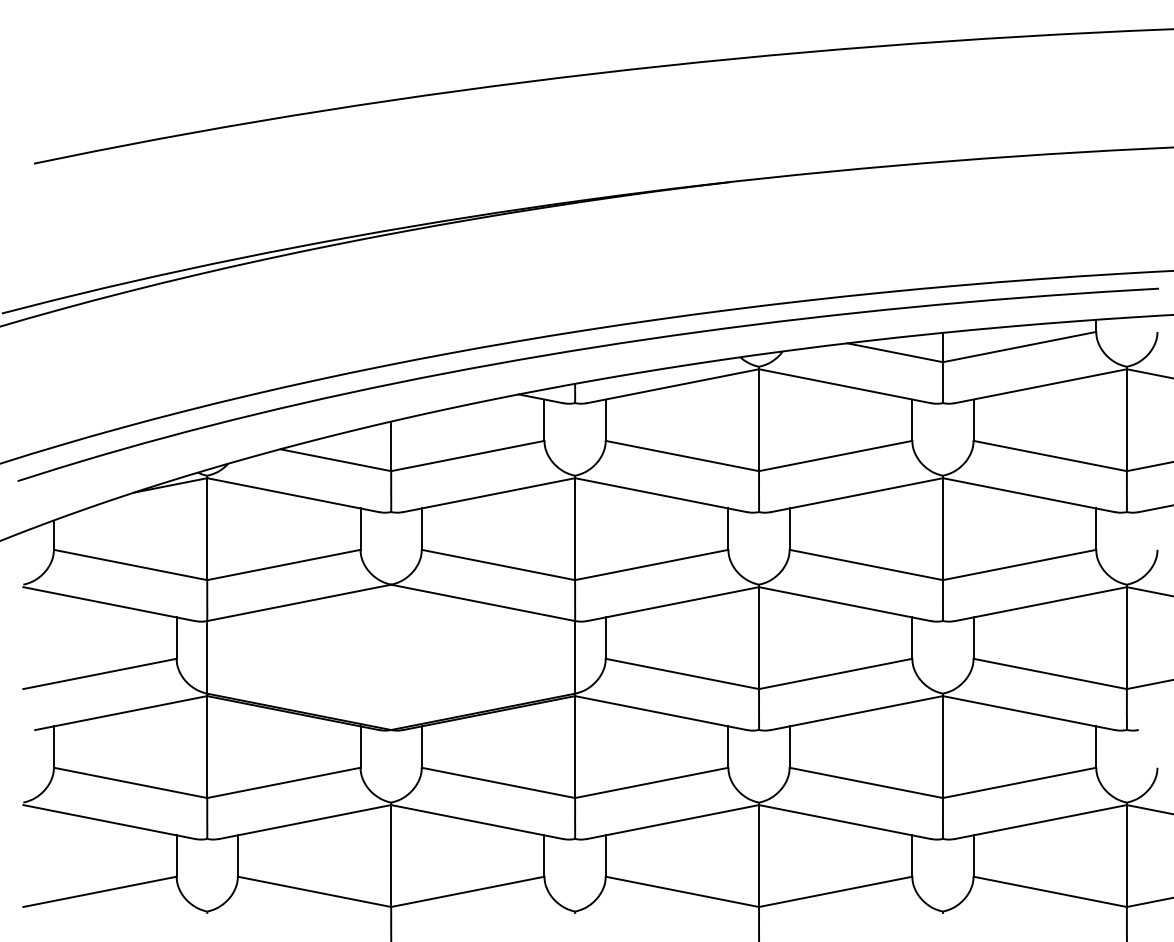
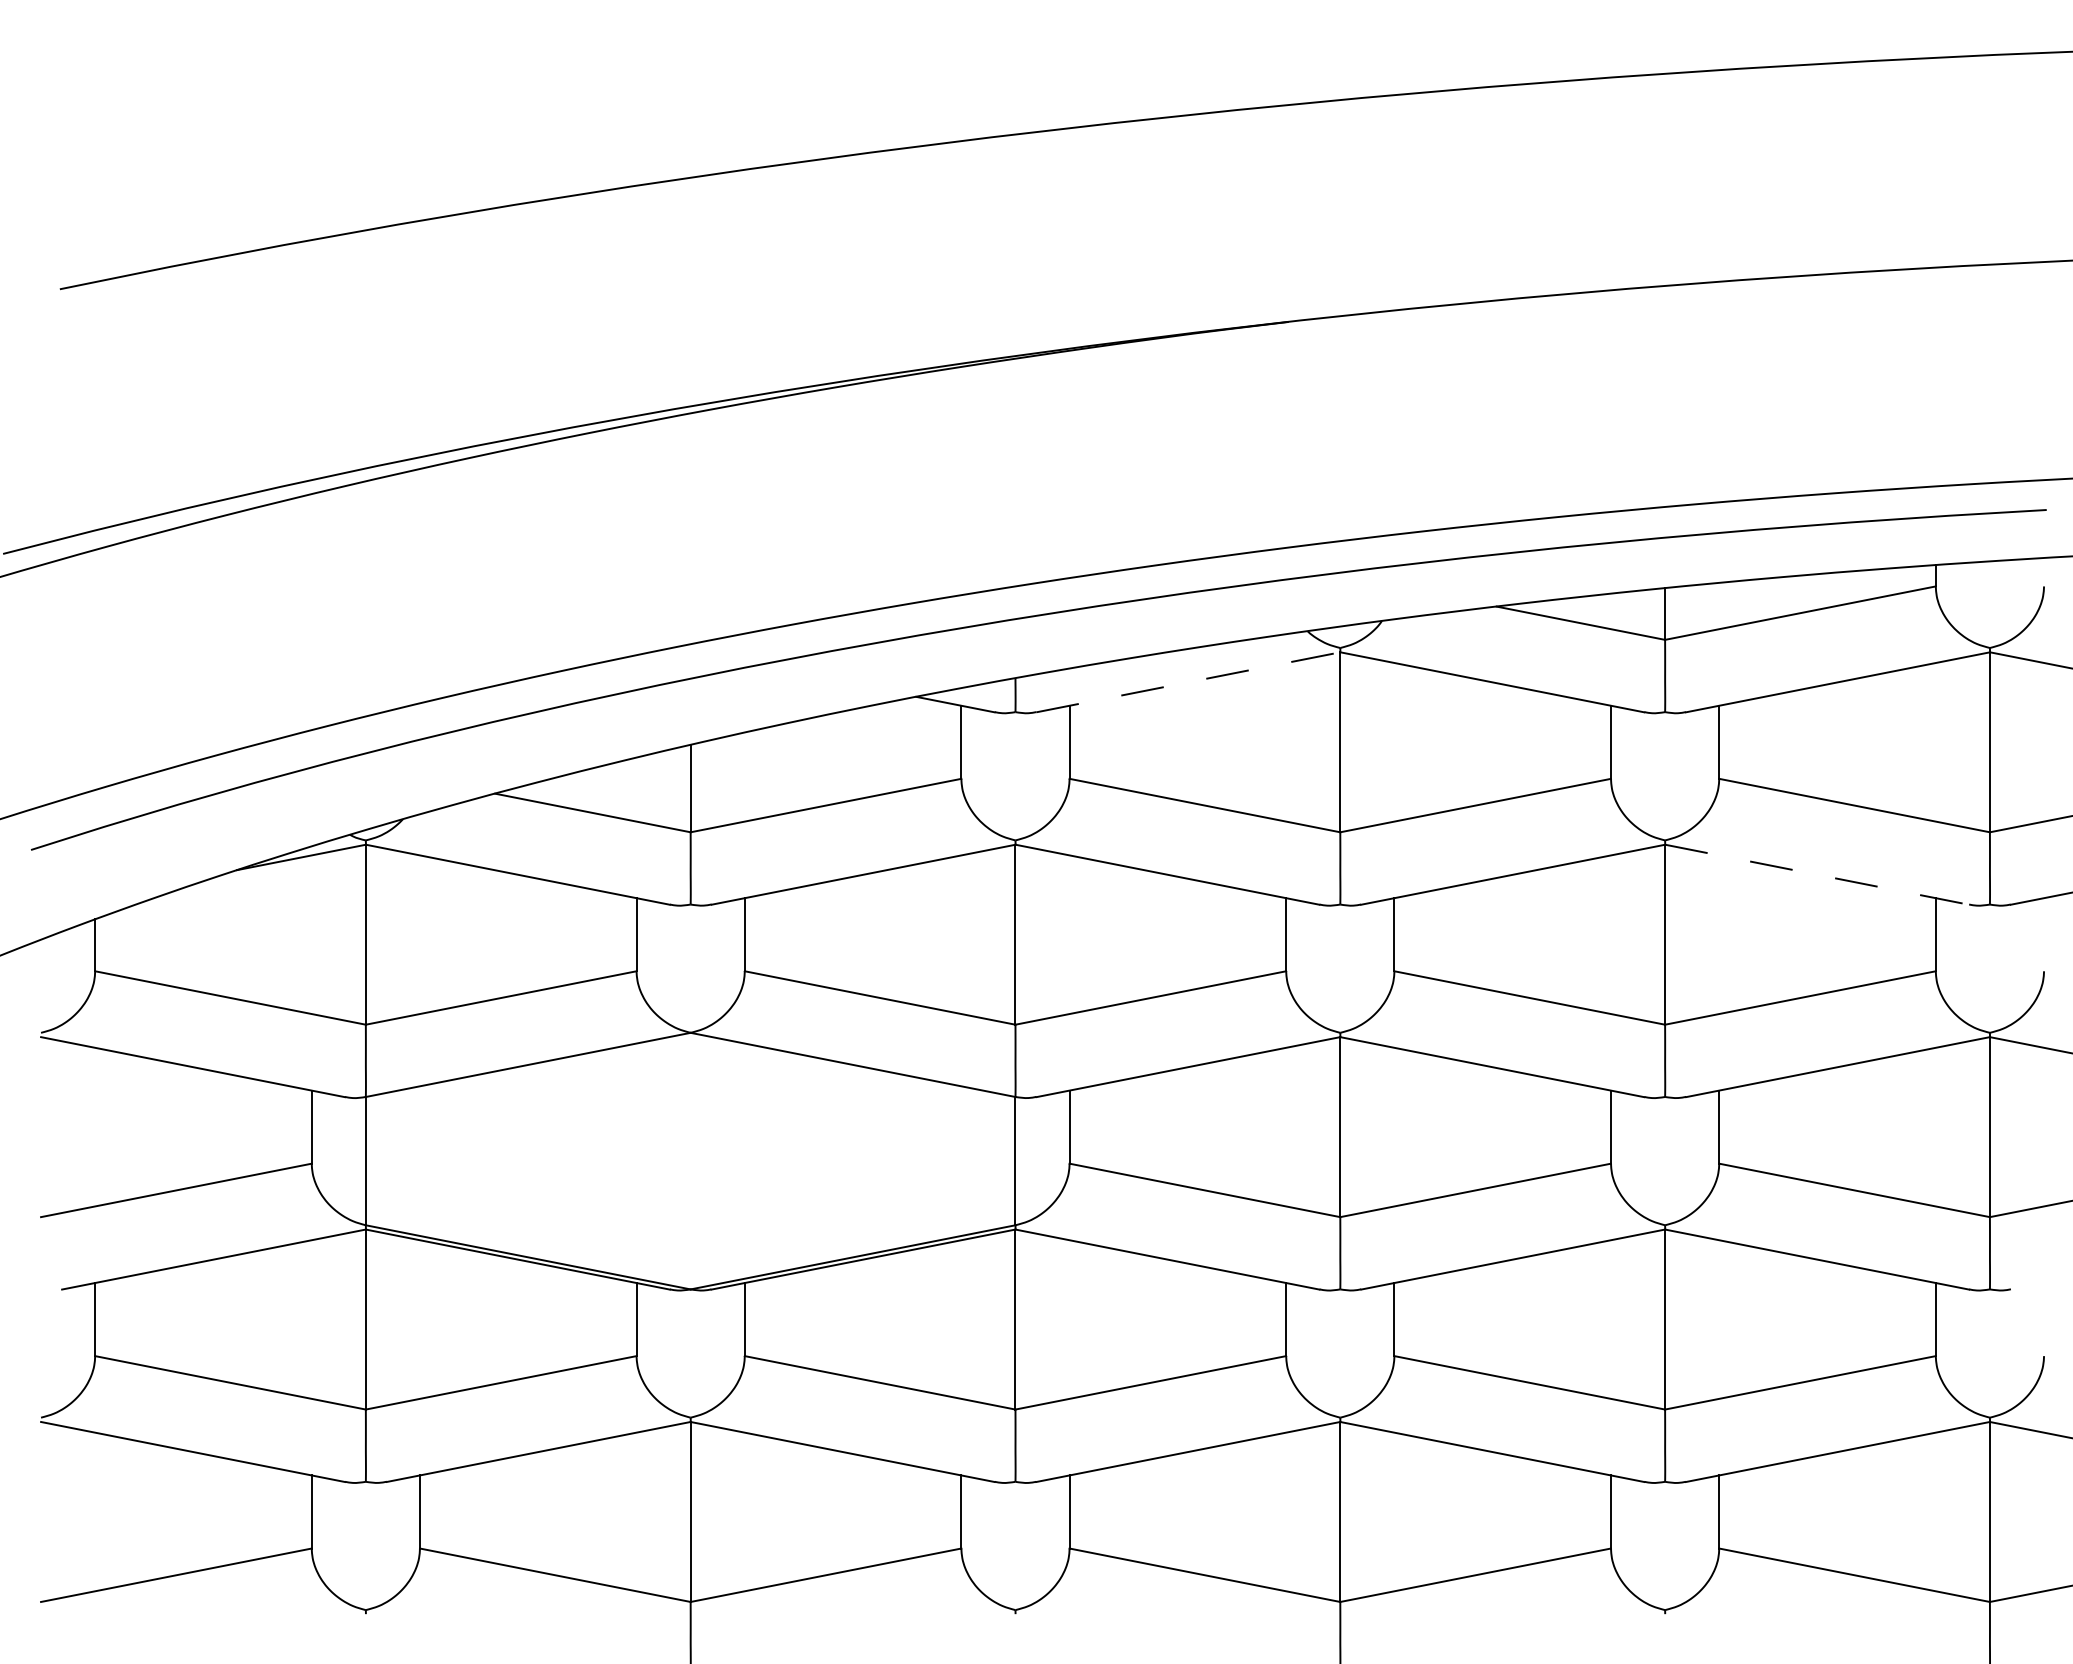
line: (673, 386) -> (1189, 682), solid -> dashed
line: (1029, 495) -> (1817, 875), solid -> dashed

